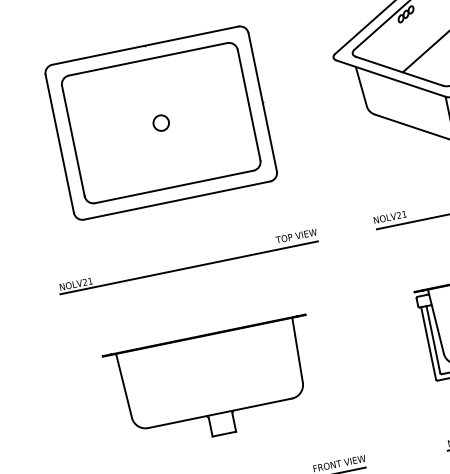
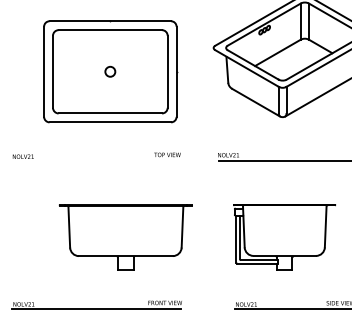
part: (161, 122) -> (110, 71), moved
line: (189, 268) -> (96, 161), removed
part: (213, 384) -> (125, 237), moved

